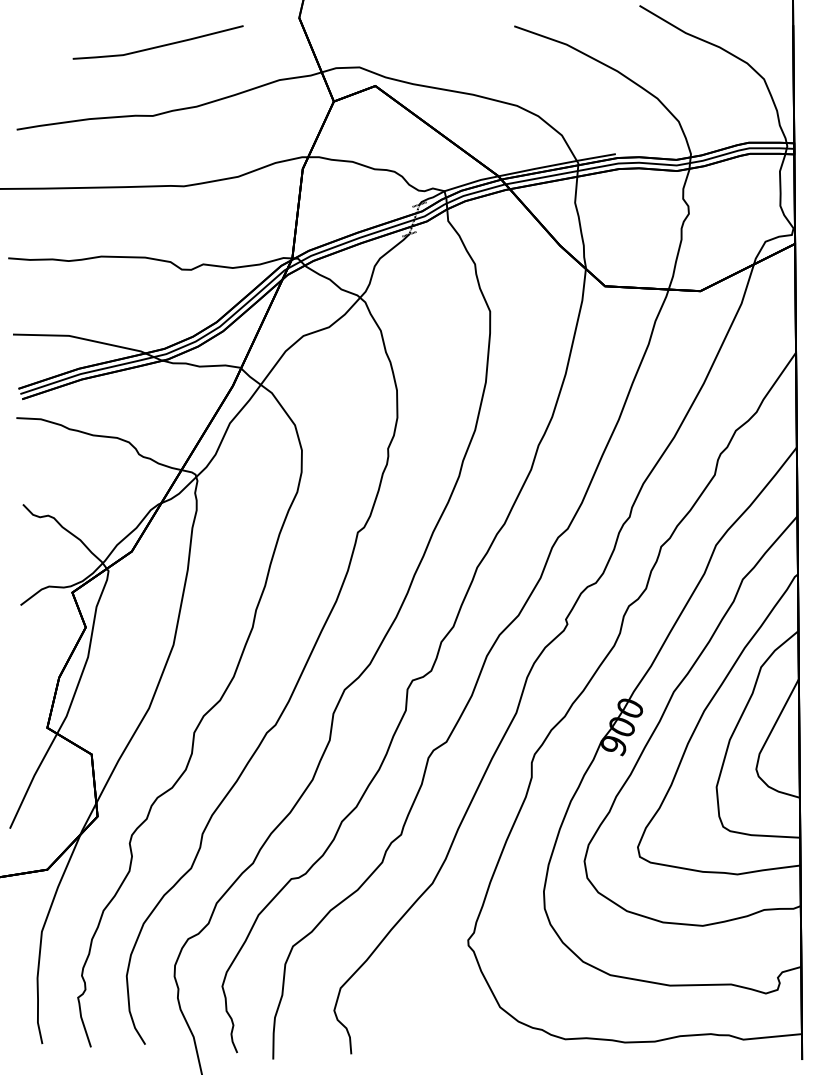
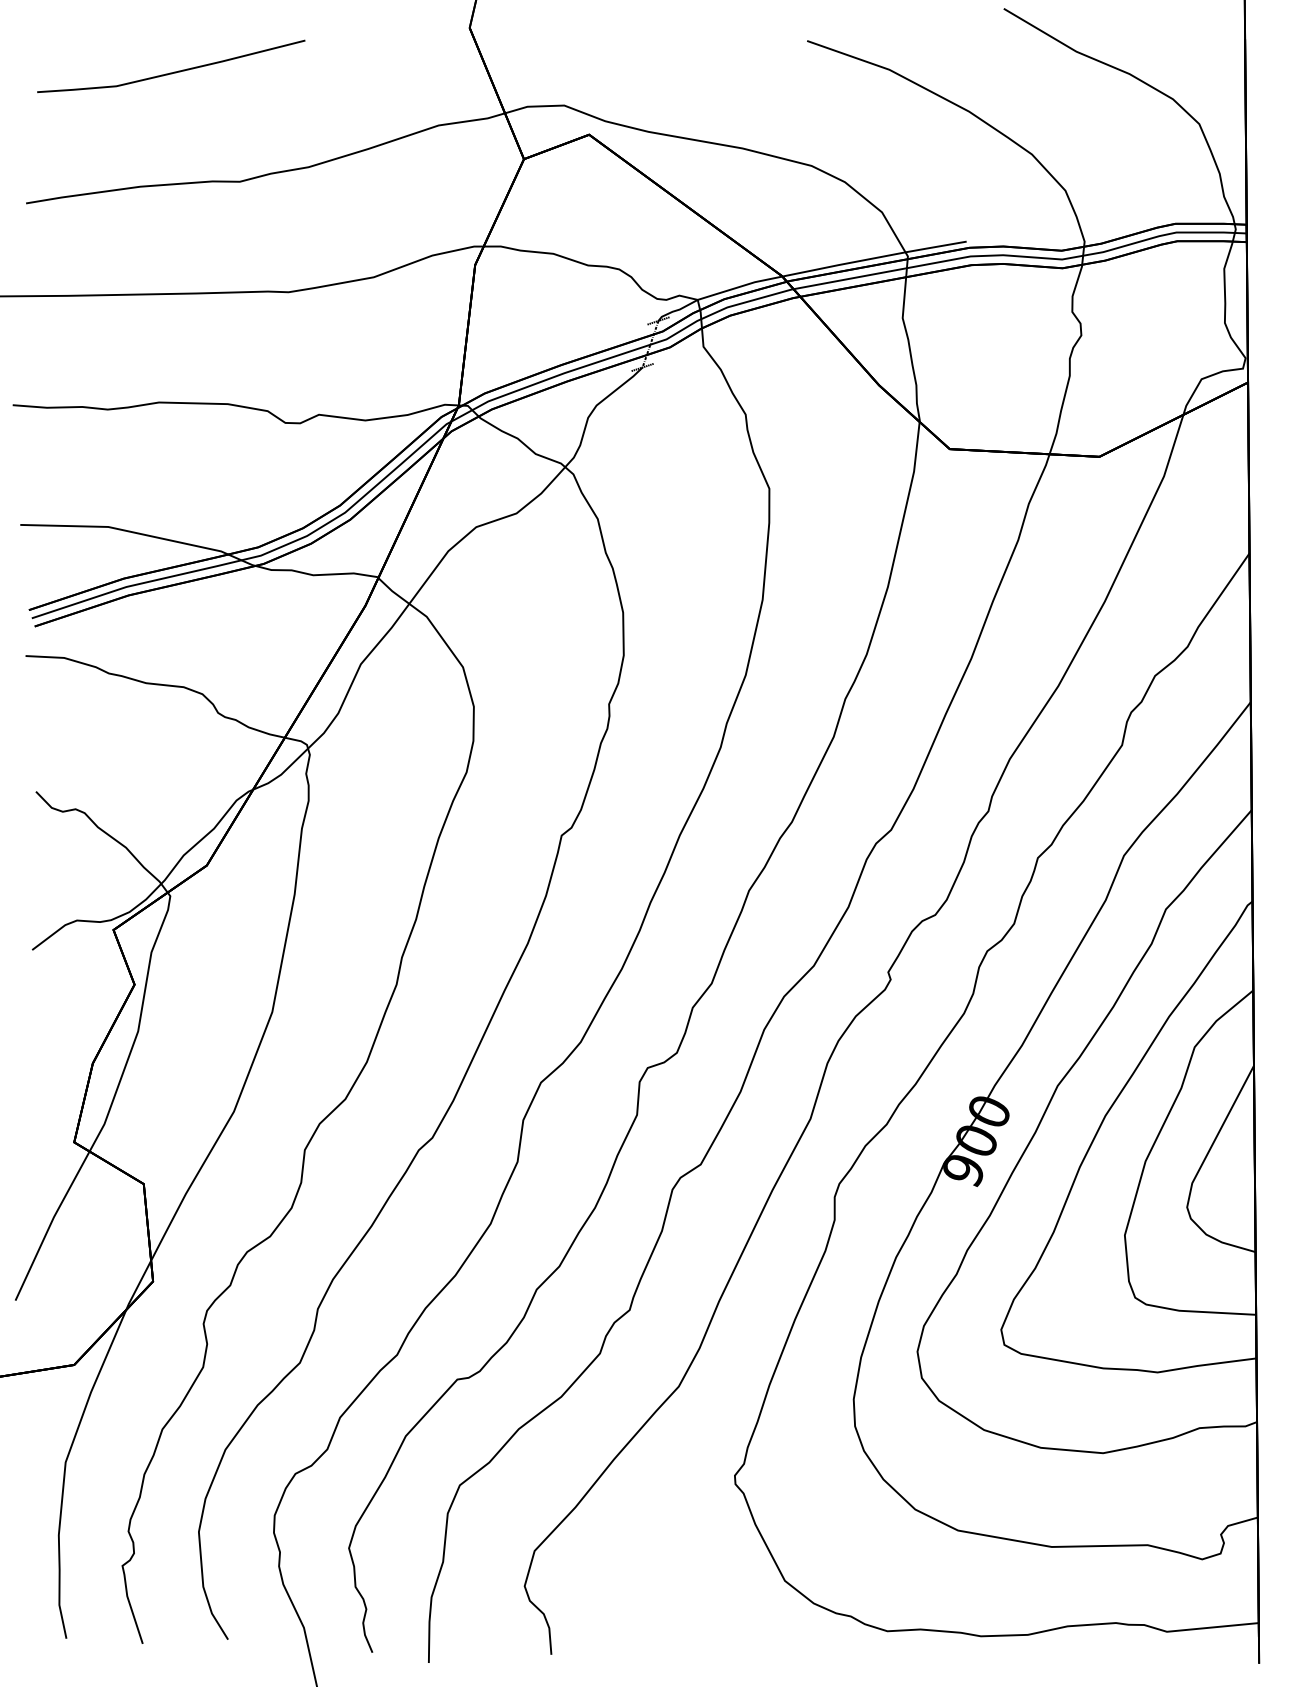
line: (159, 45) -> (173, 71), moved

